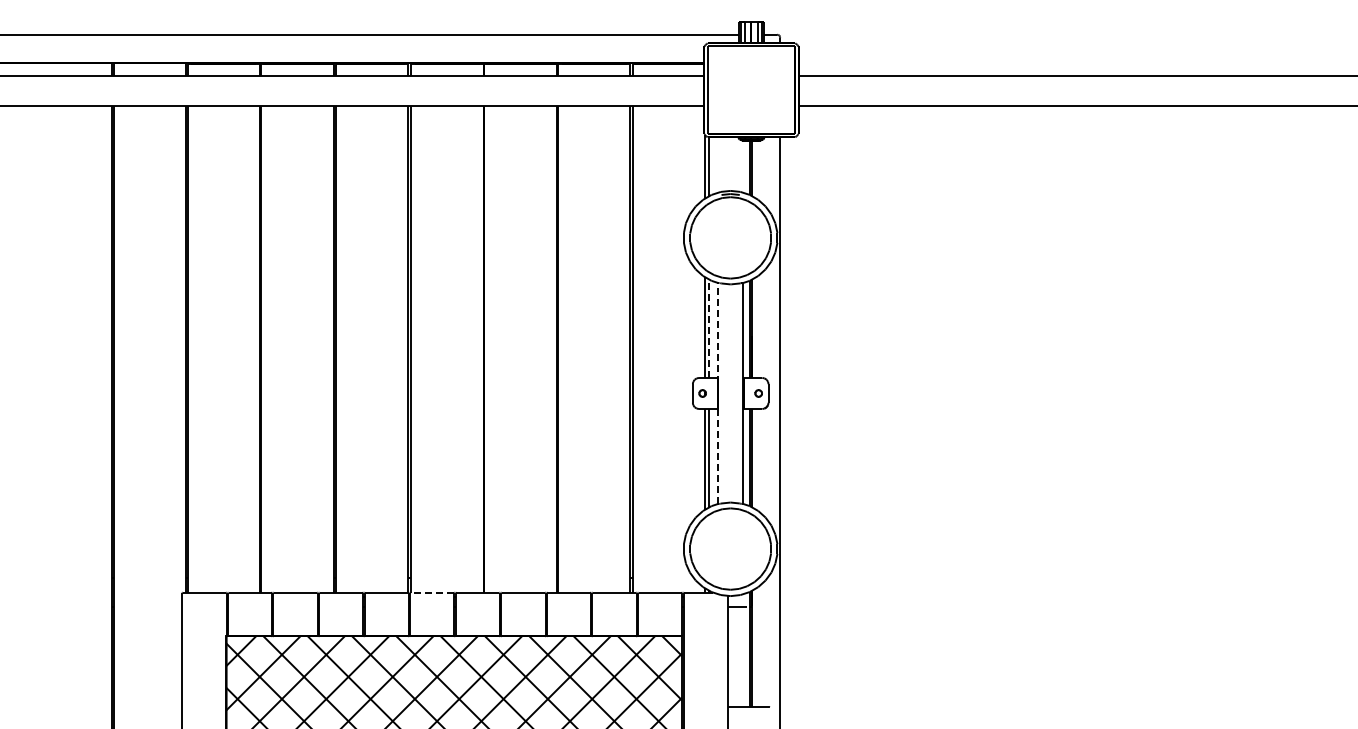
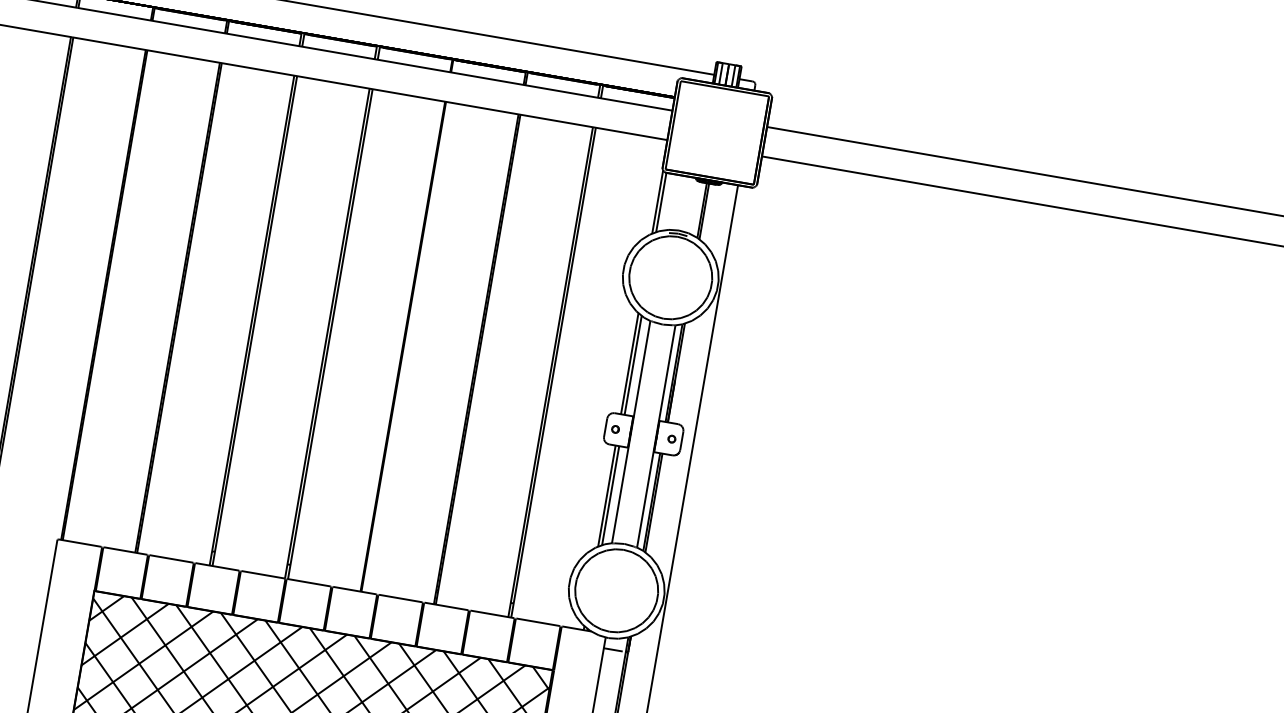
line: (709, 328) -> (633, 365), dashed -> solid
line: (718, 392) -> (631, 431), dashed -> solid
line: (432, 592) -> (309, 582), dashed -> solid

